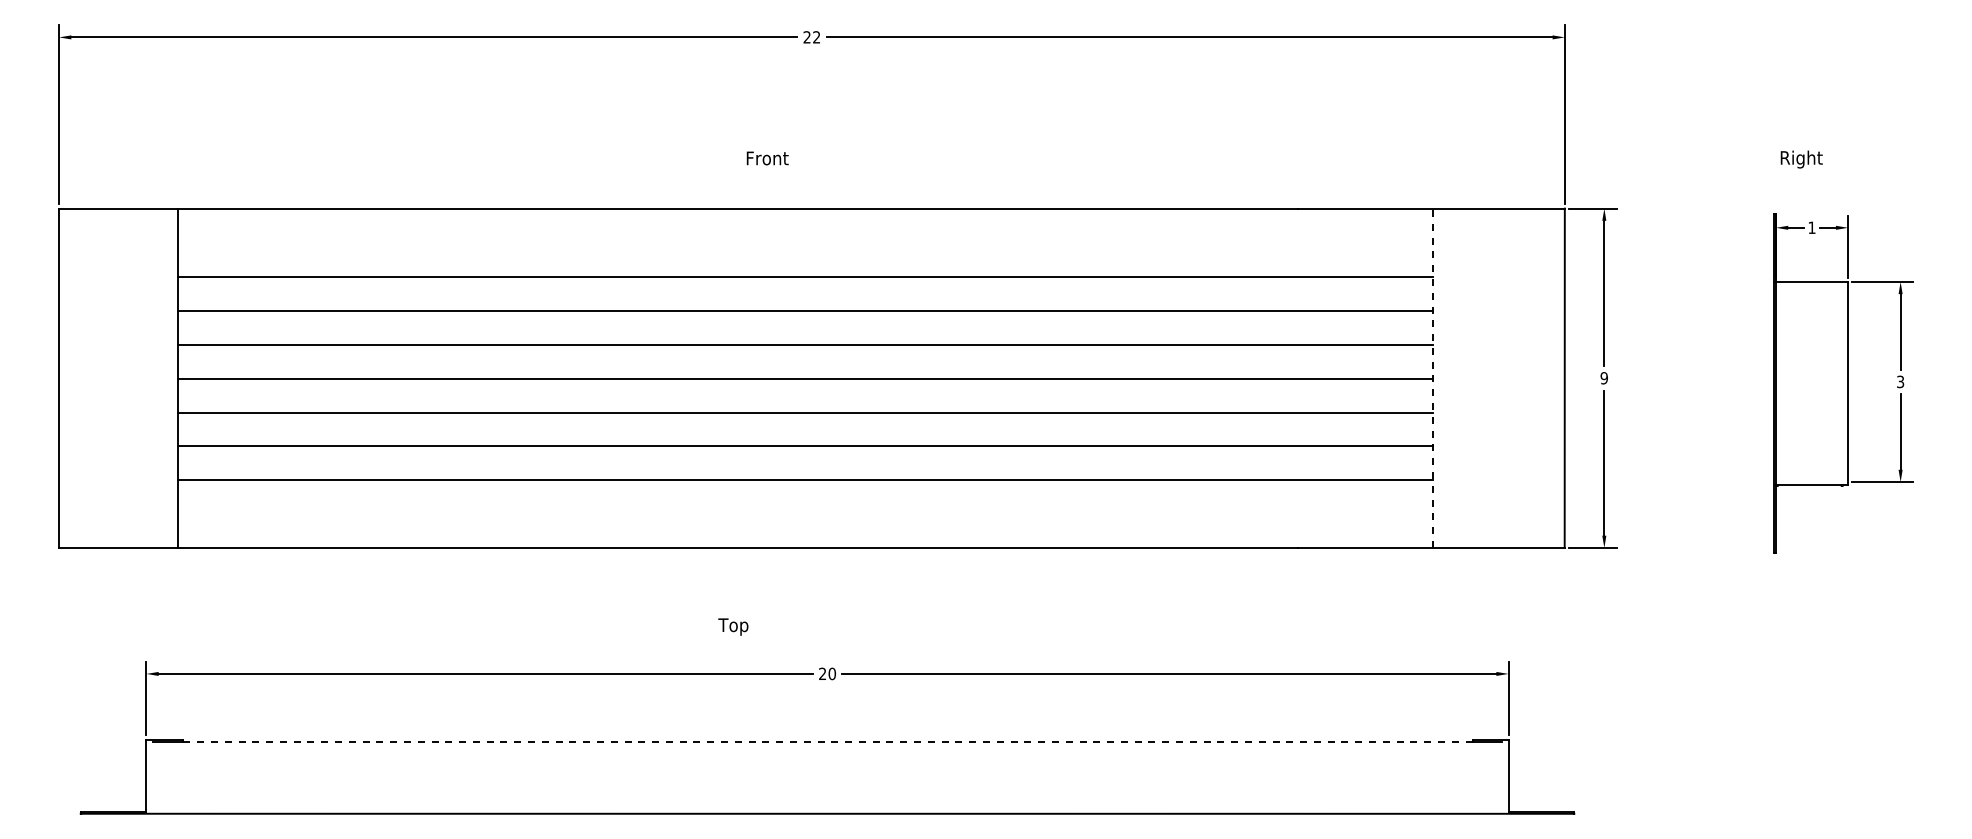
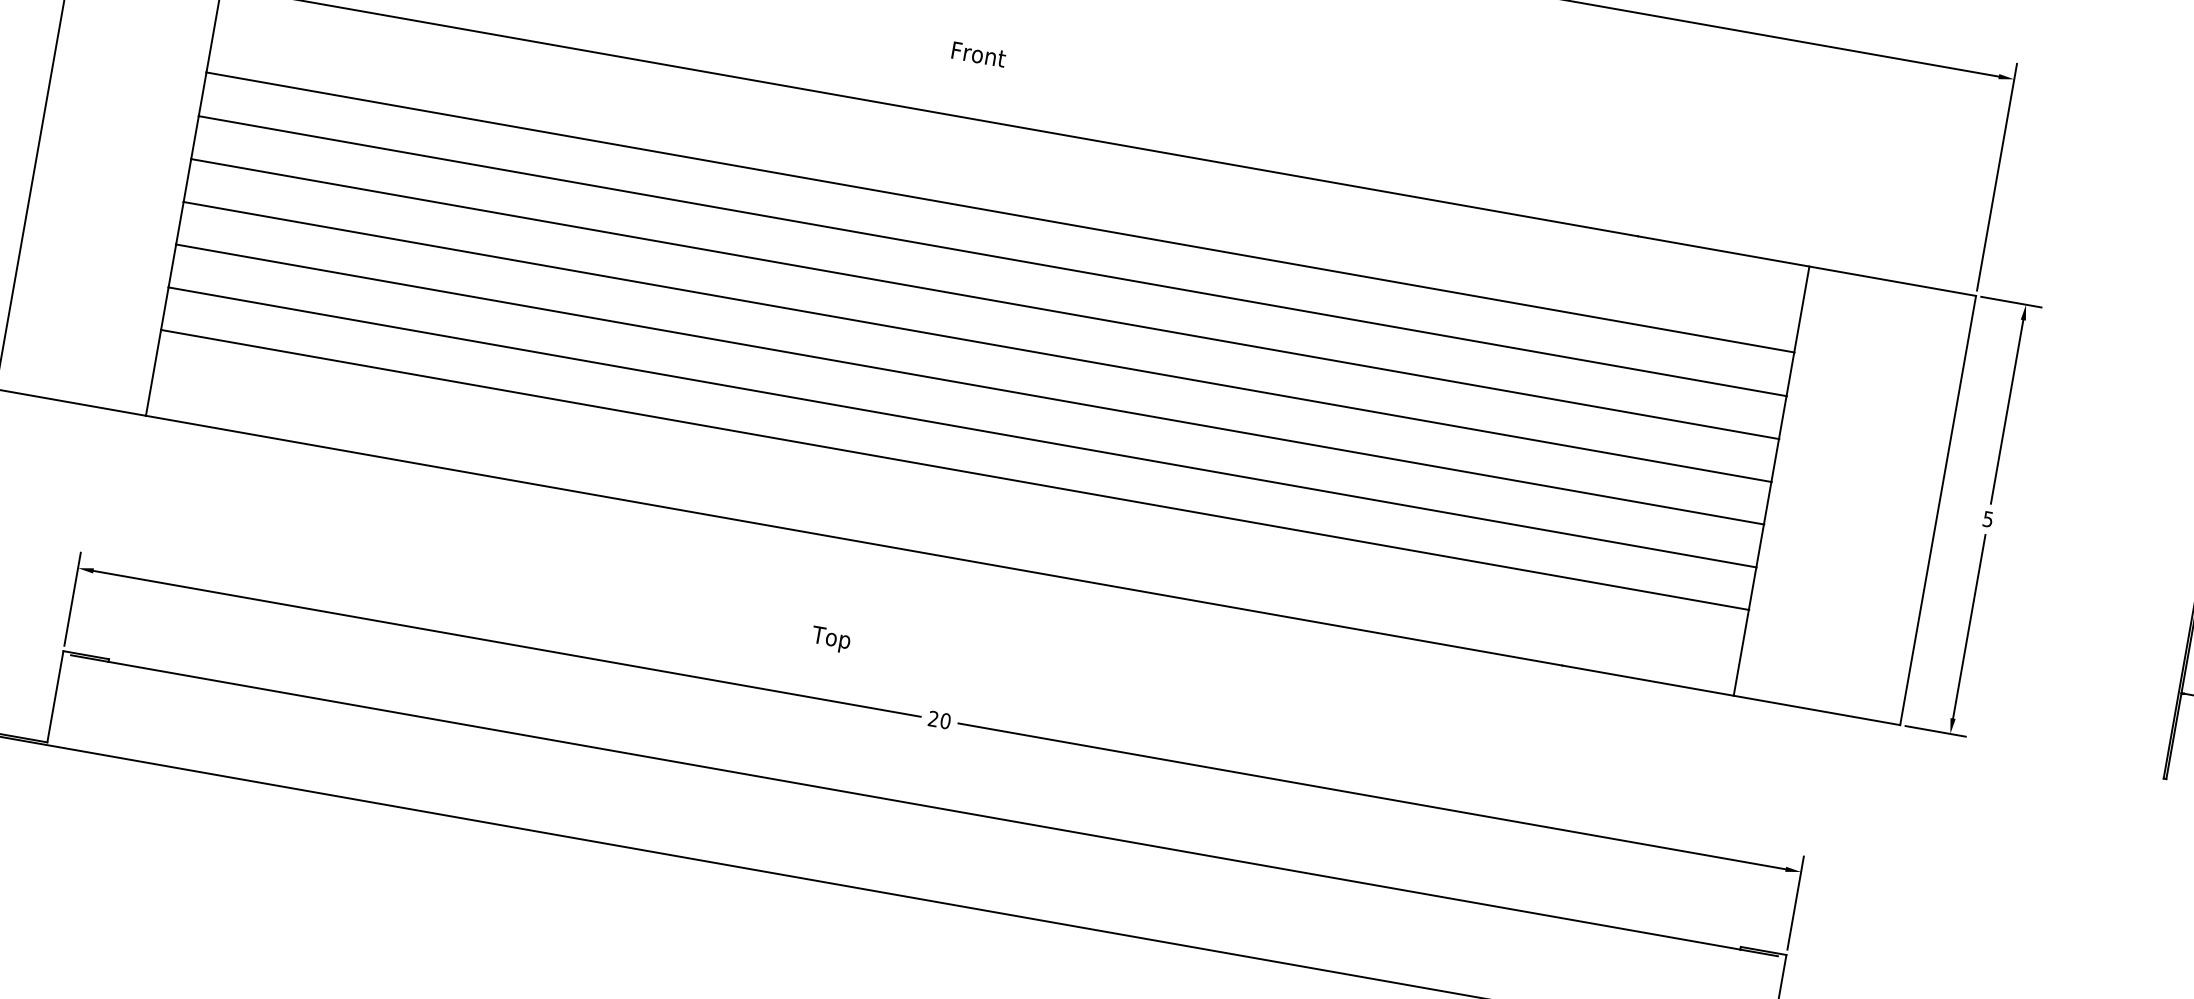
line: (1433, 378) -> (1772, 481), dashed -> solid
text: (1603, 378) -> (1987, 519), 9 -> 5
line: (827, 741) -> (924, 805), dashed -> solid

